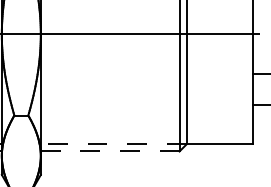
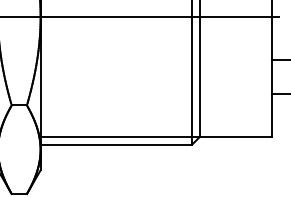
line: (113, 144) -> (120, 137), dashed -> solid
line: (110, 151) -> (116, 144), dashed -> solid

